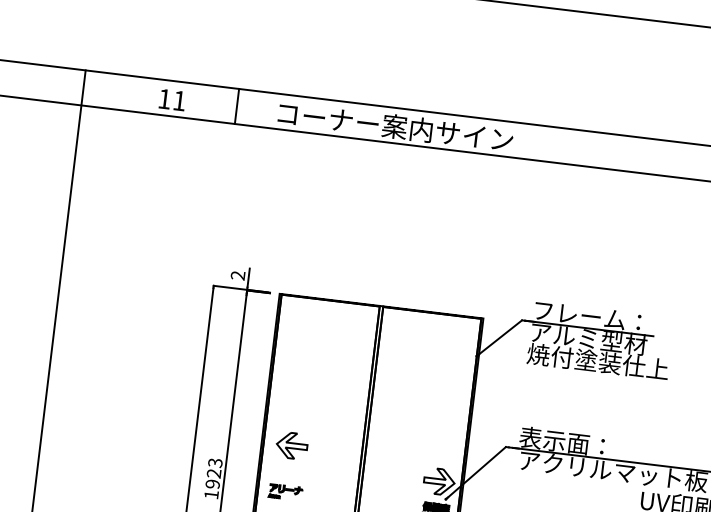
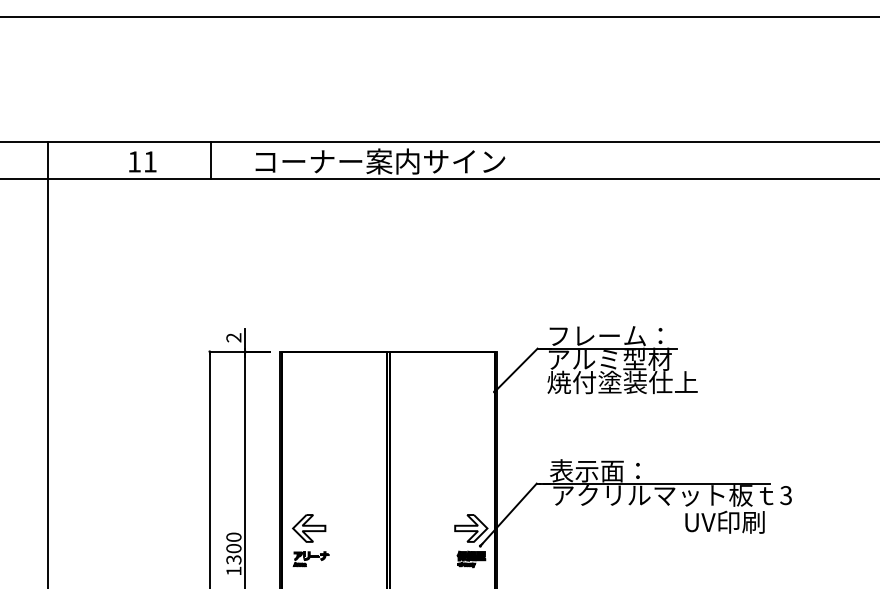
part: (292, 445) -> (309, 528), moved
text: (213, 473) -> (233, 548), 1923 -> 1300

